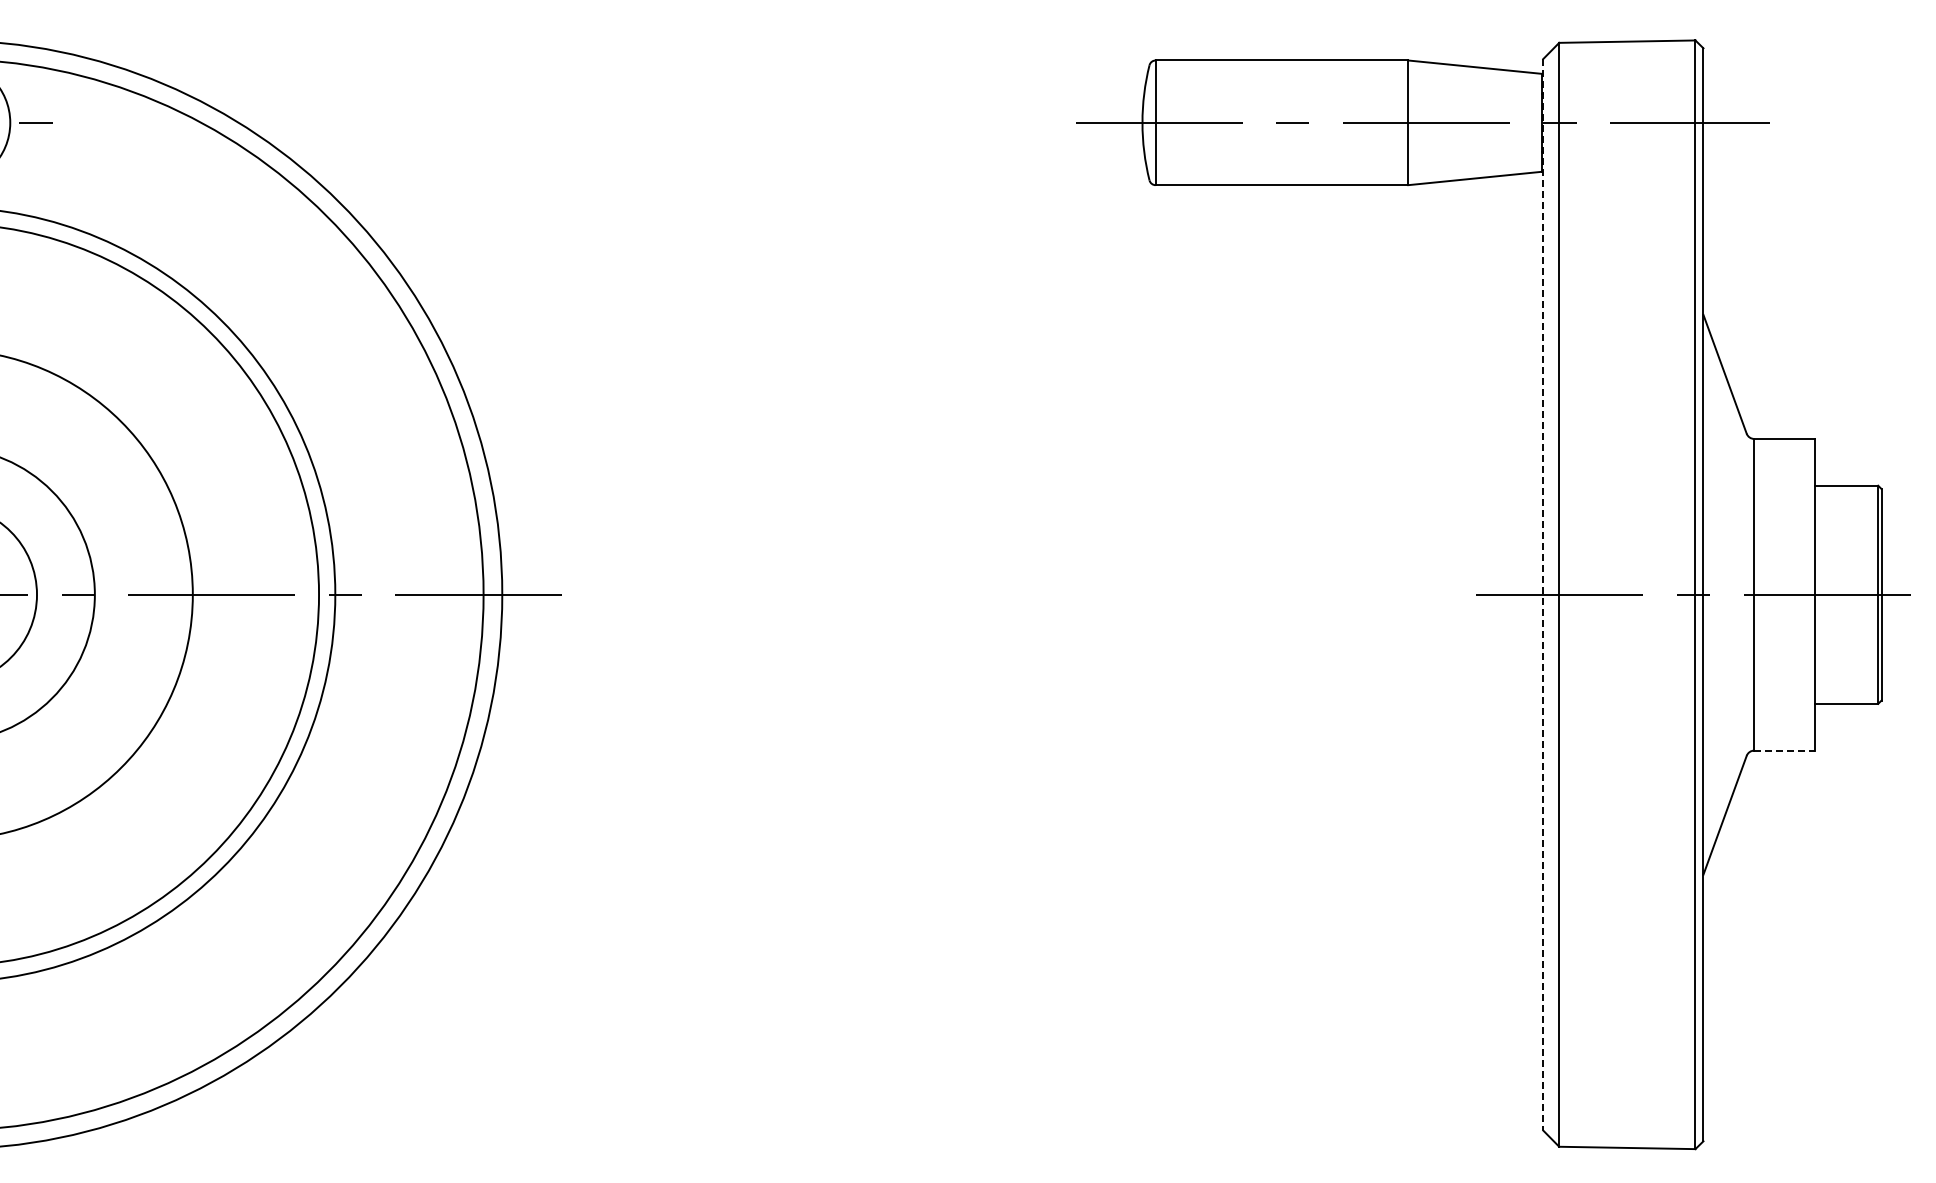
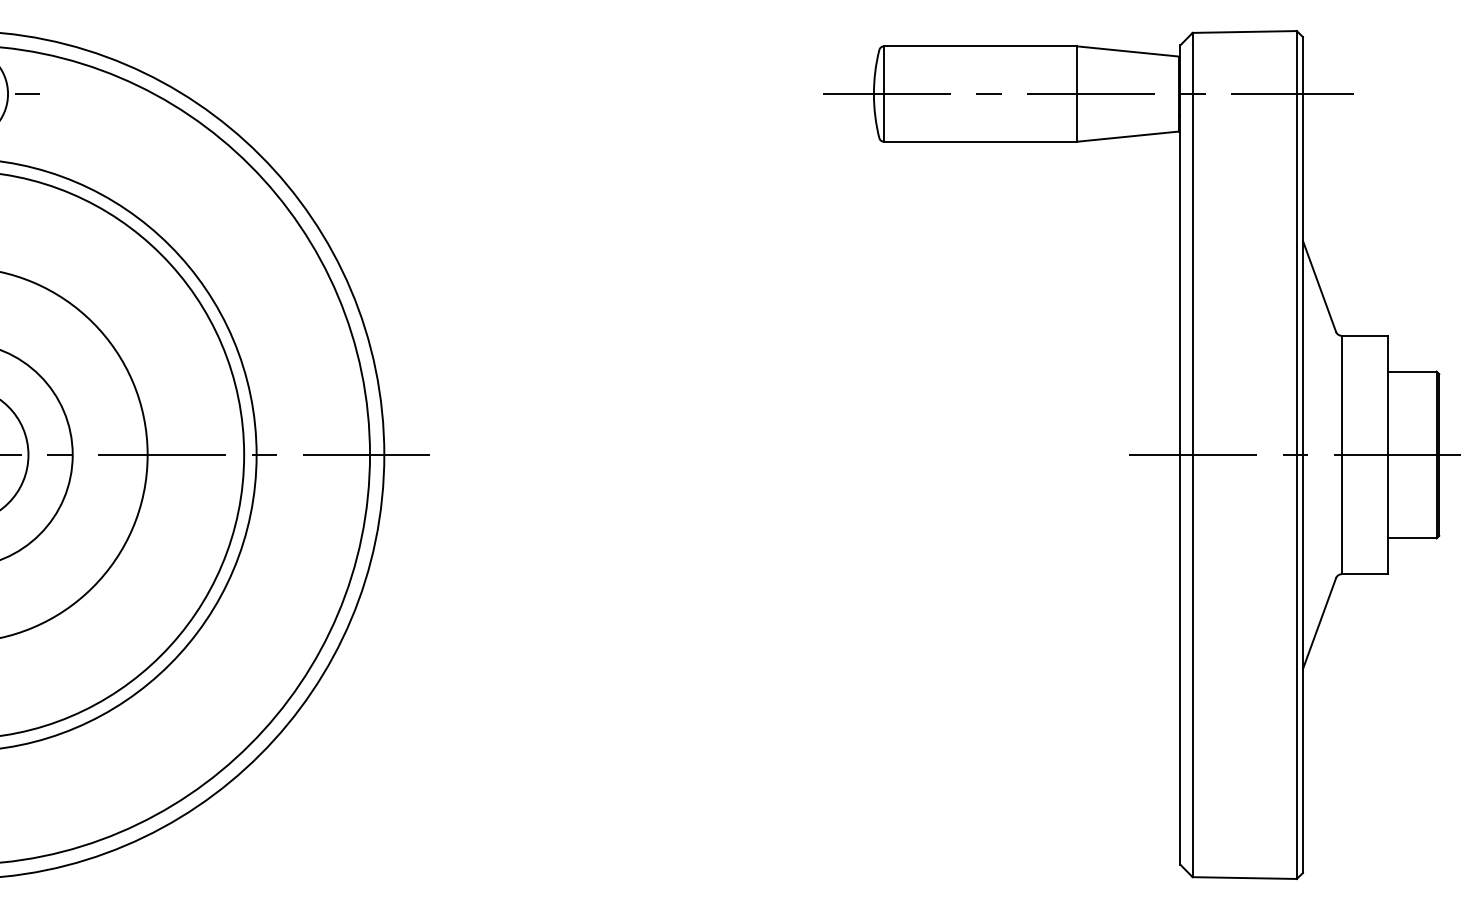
line: (1543, 594) -> (1180, 454), dashed -> solid
line: (1785, 750) -> (1365, 574), dashed -> solid

